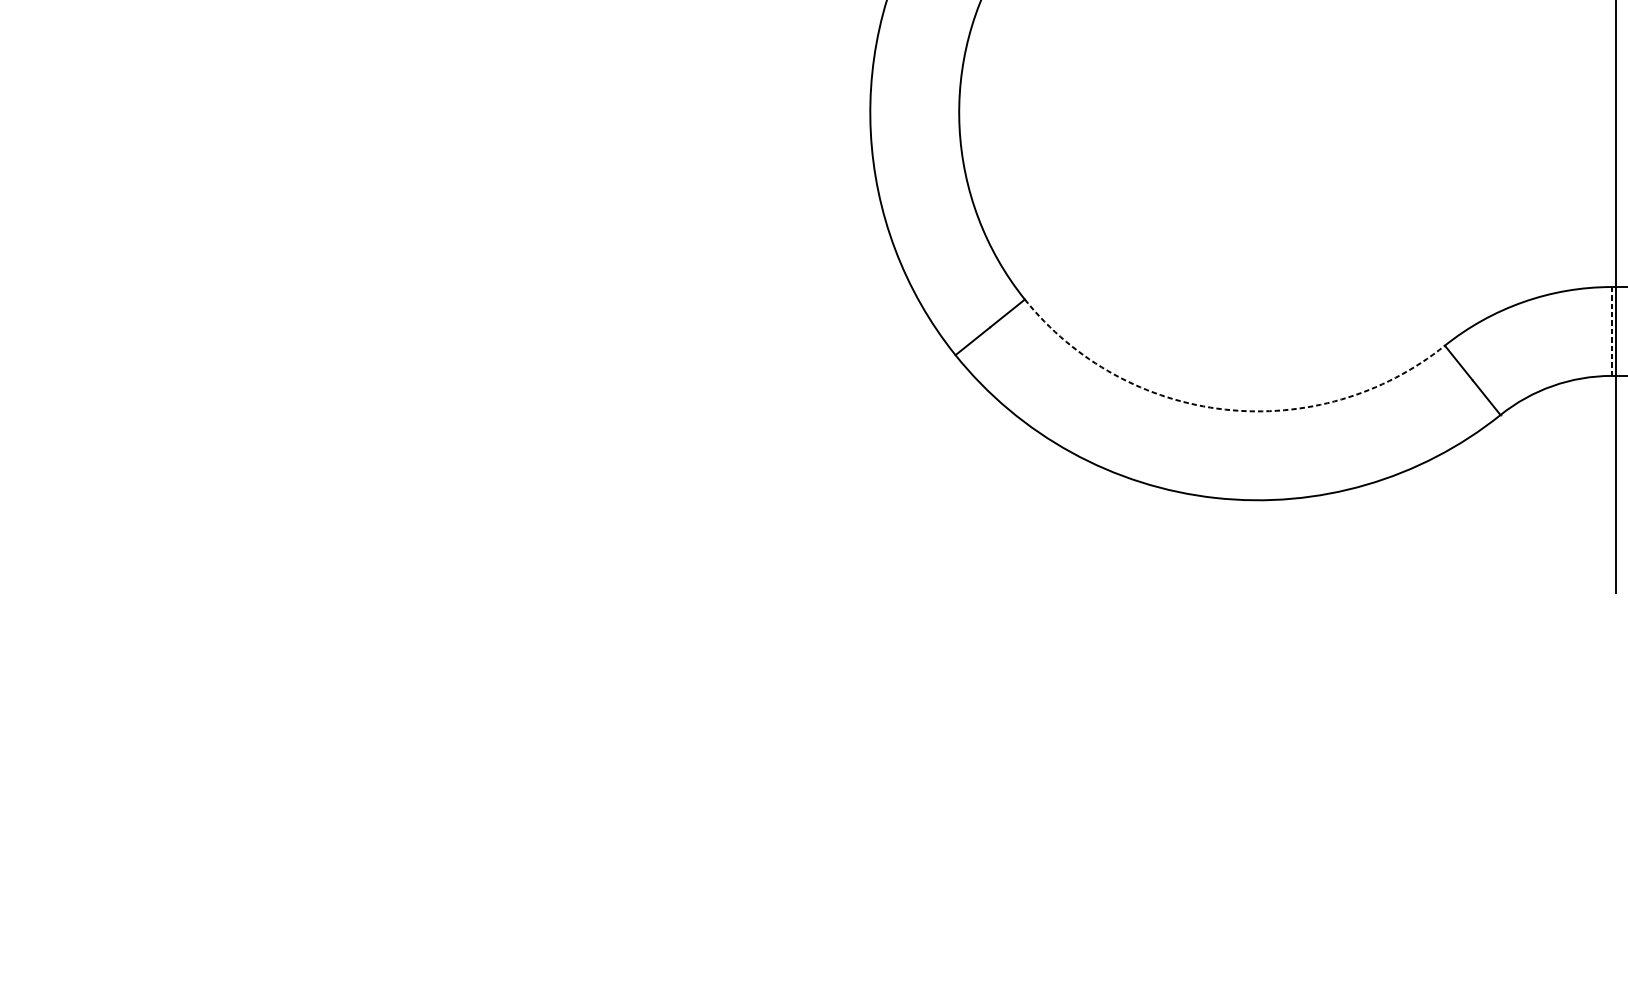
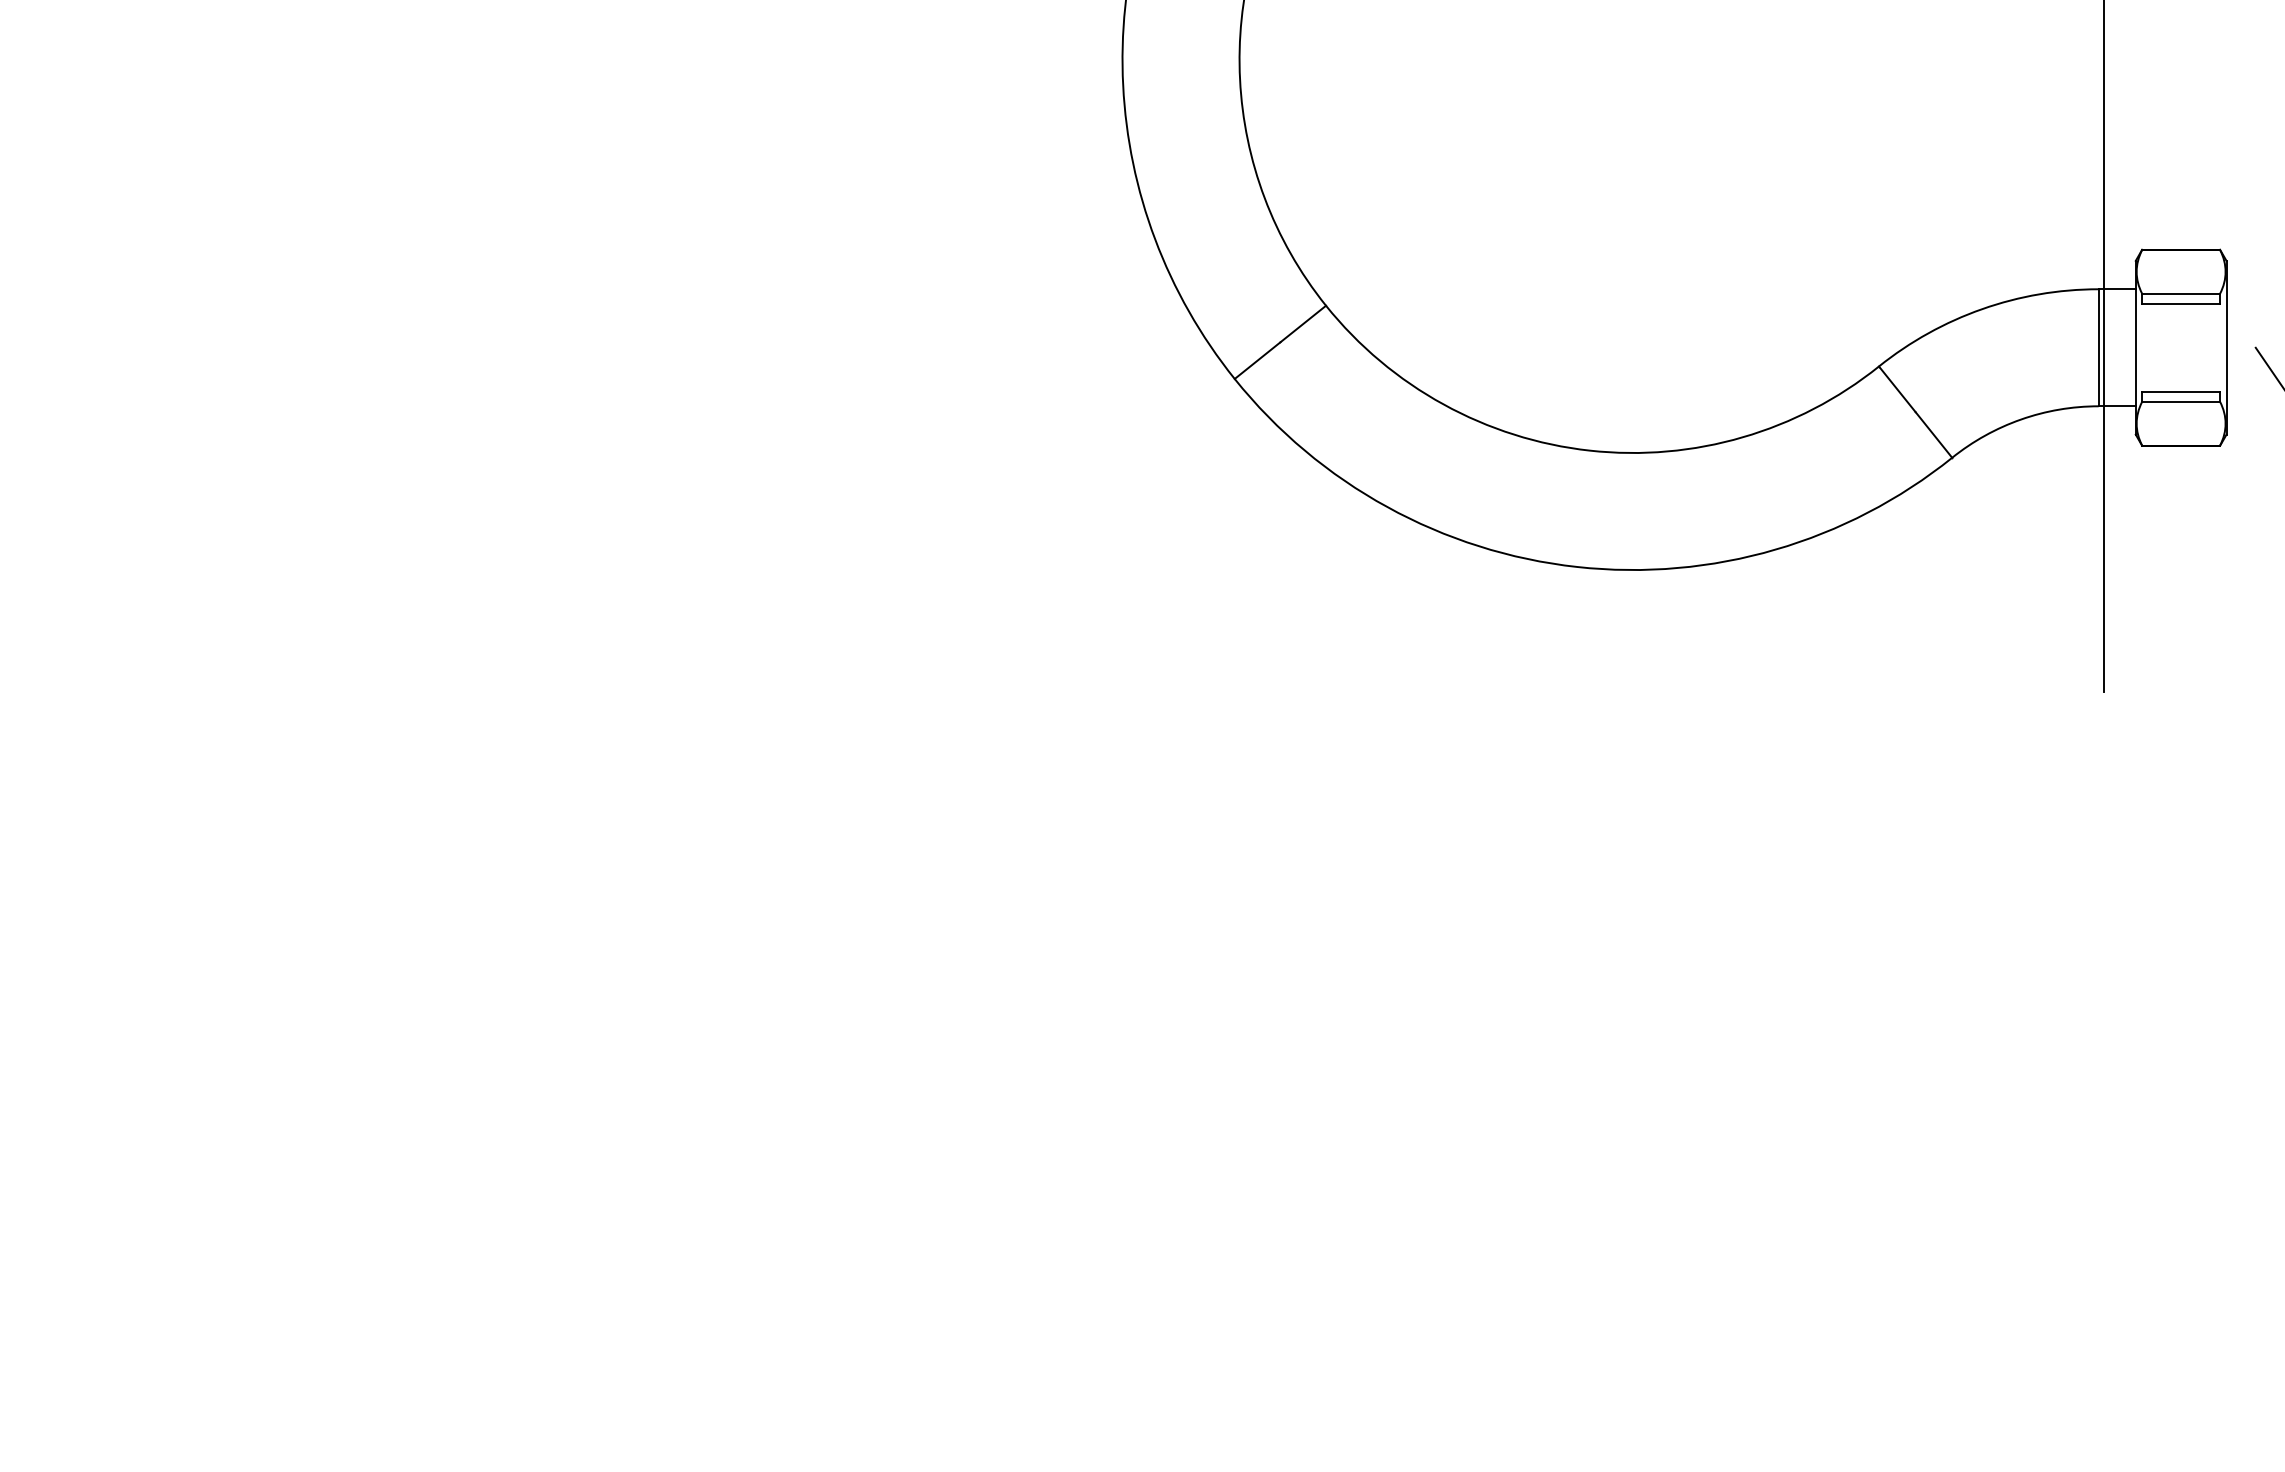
line: (1611, 331) -> (2098, 347), dashed -> solid
arc: (1225, 409) -> (1589, 450), dashed -> solid

